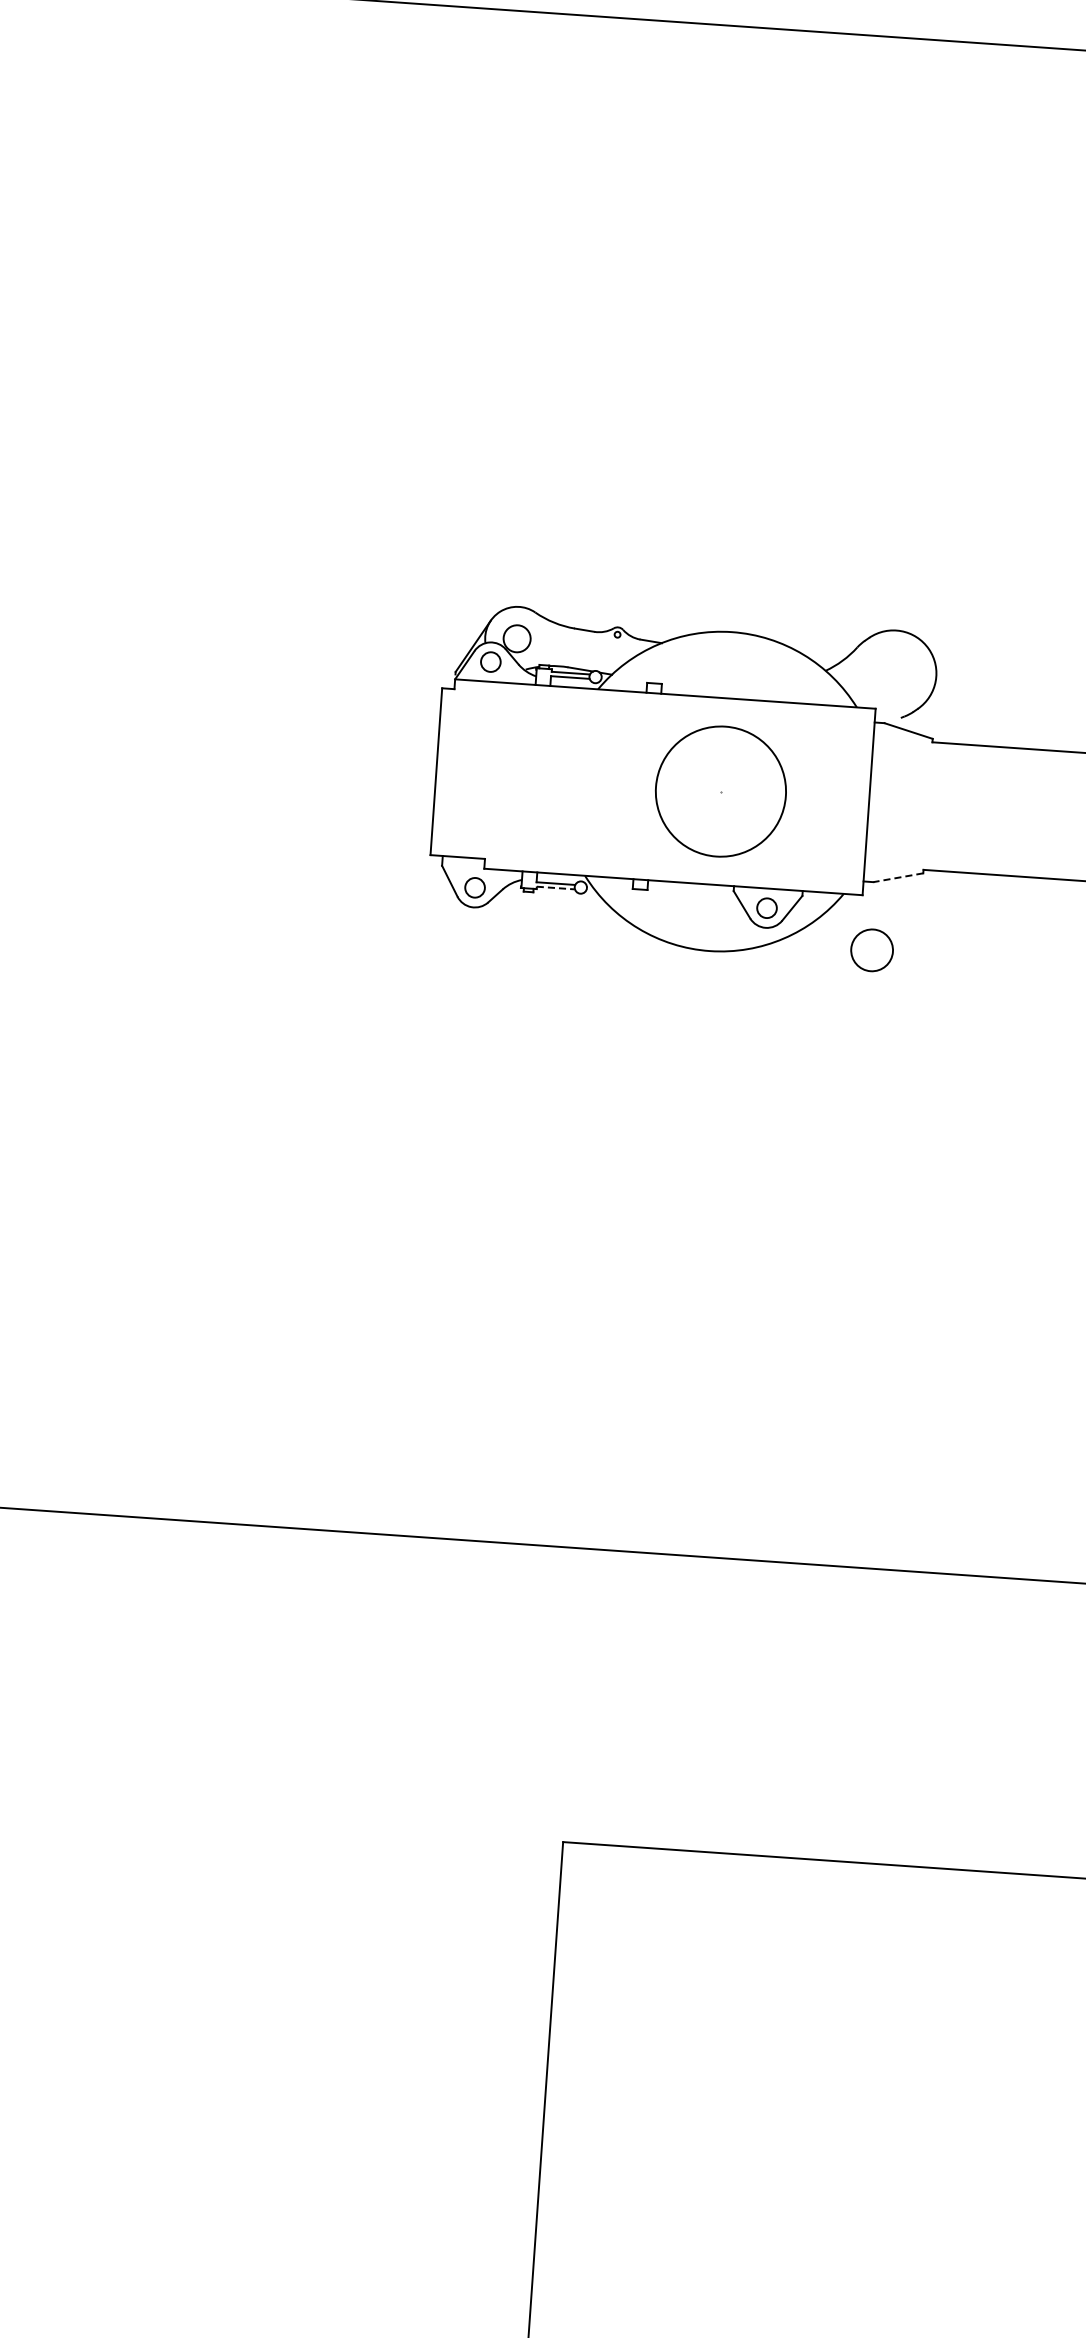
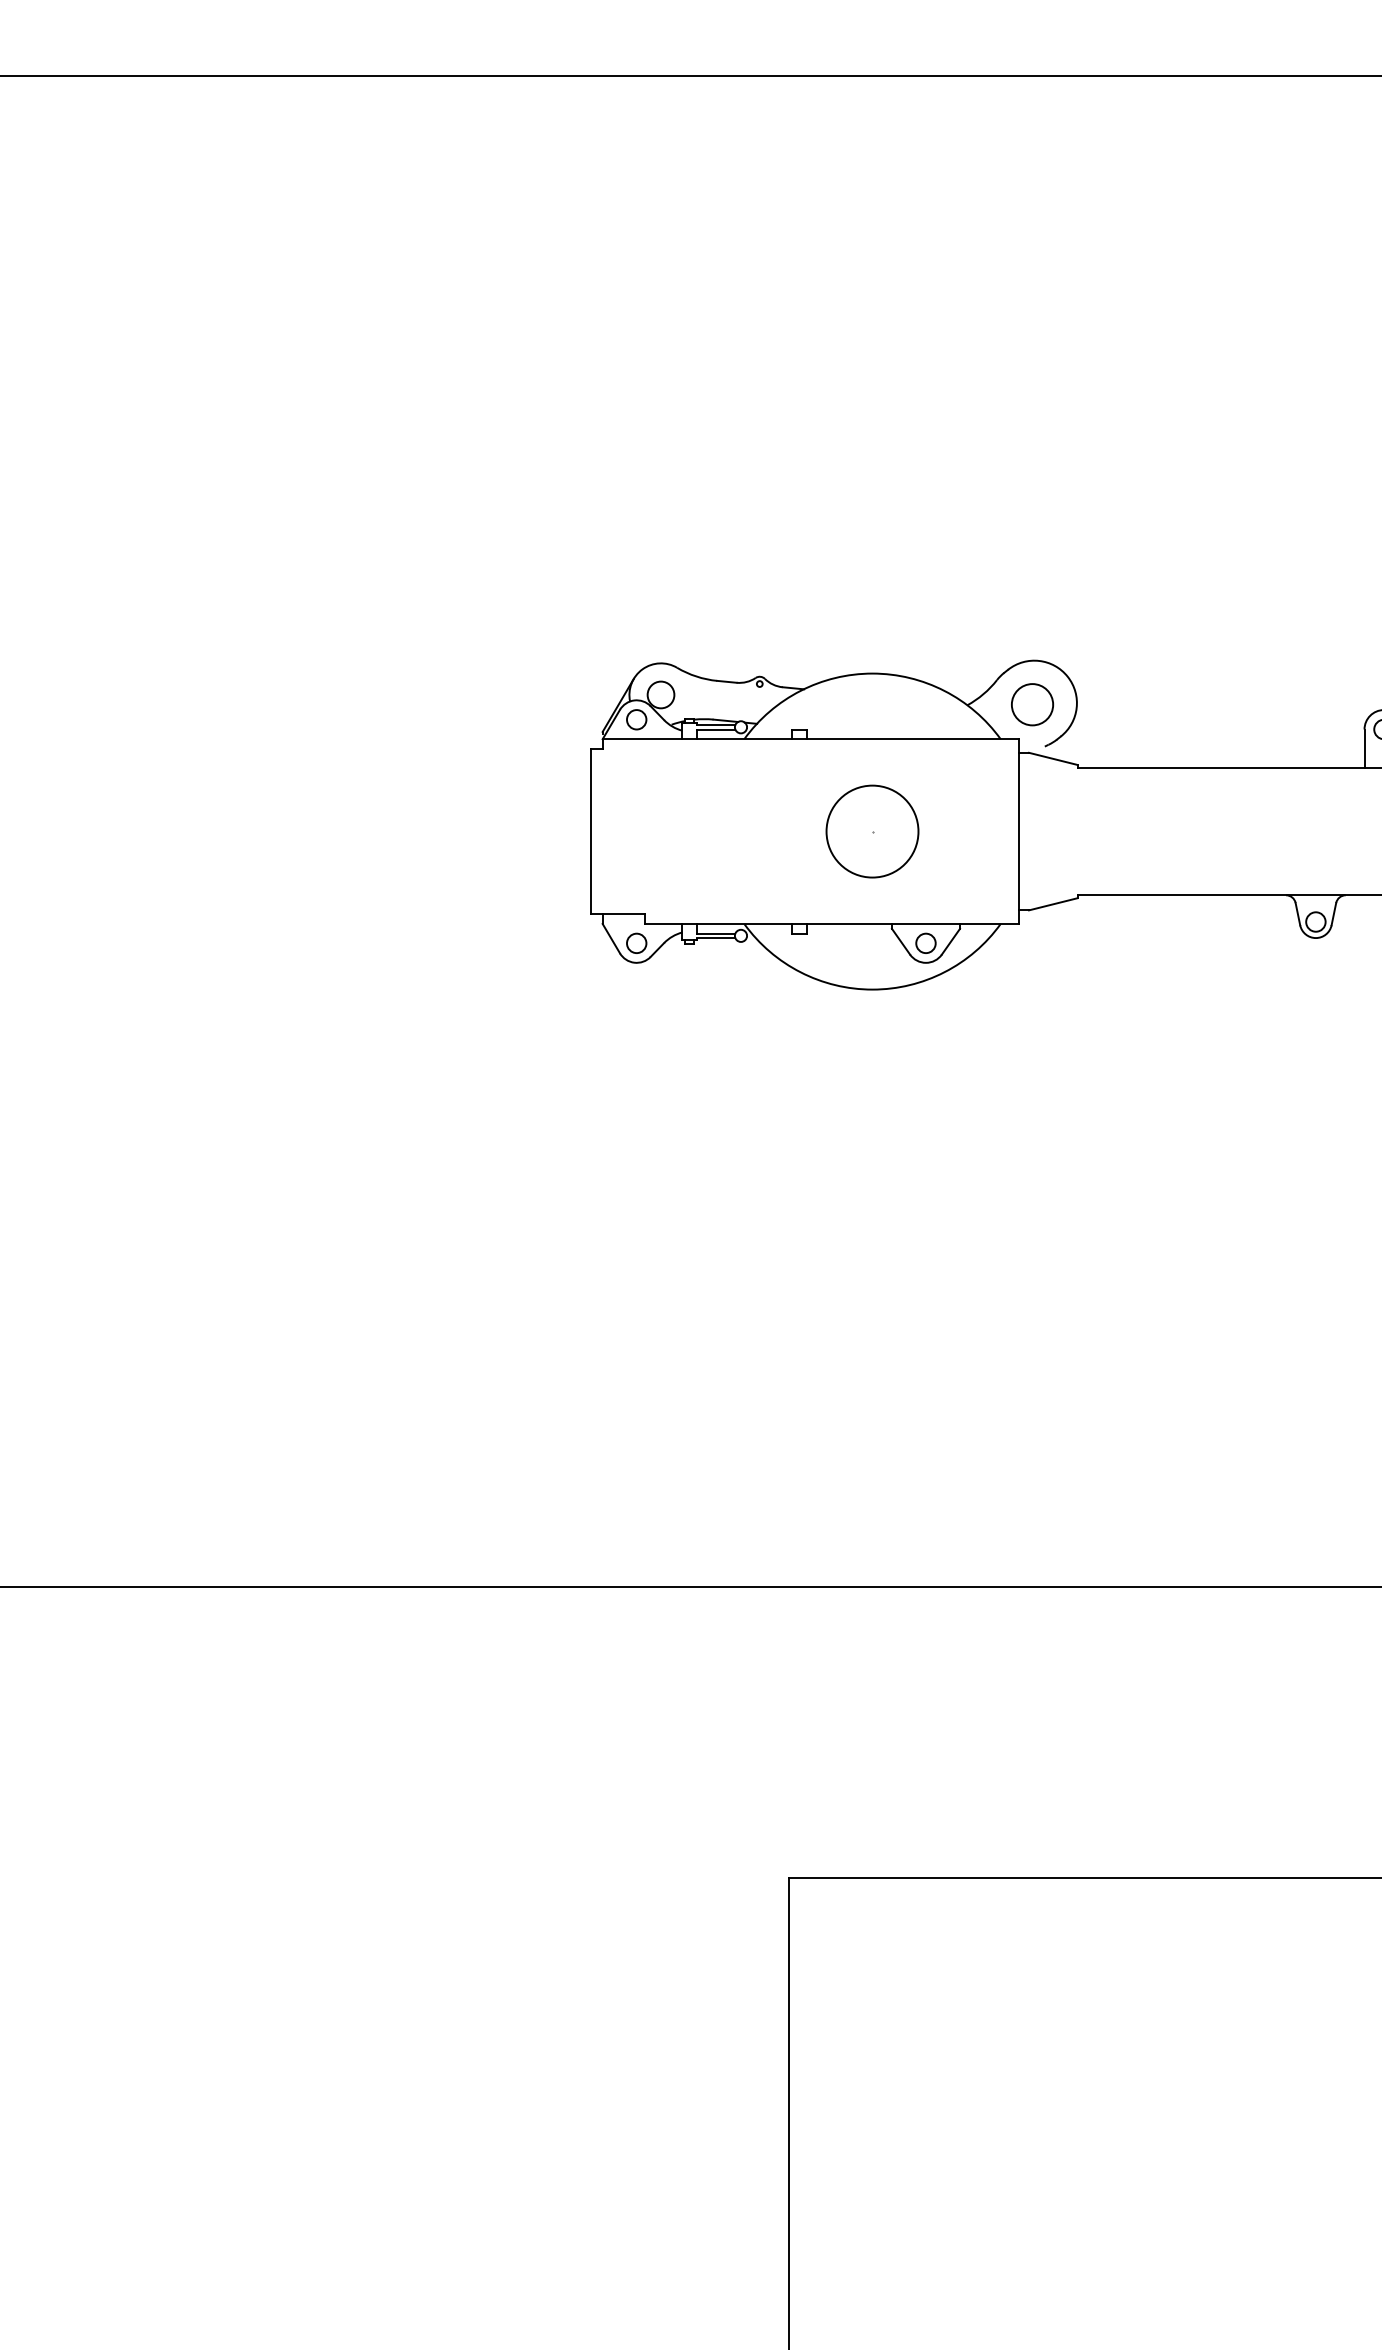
circle: (720, 791) -> (872, 831), size x0.71
line: (897, 877) -> (1052, 904), dashed -> solid
line: (555, 888) -> (716, 938), dashed -> solid
circle: (872, 950) -> (1032, 704), moved

